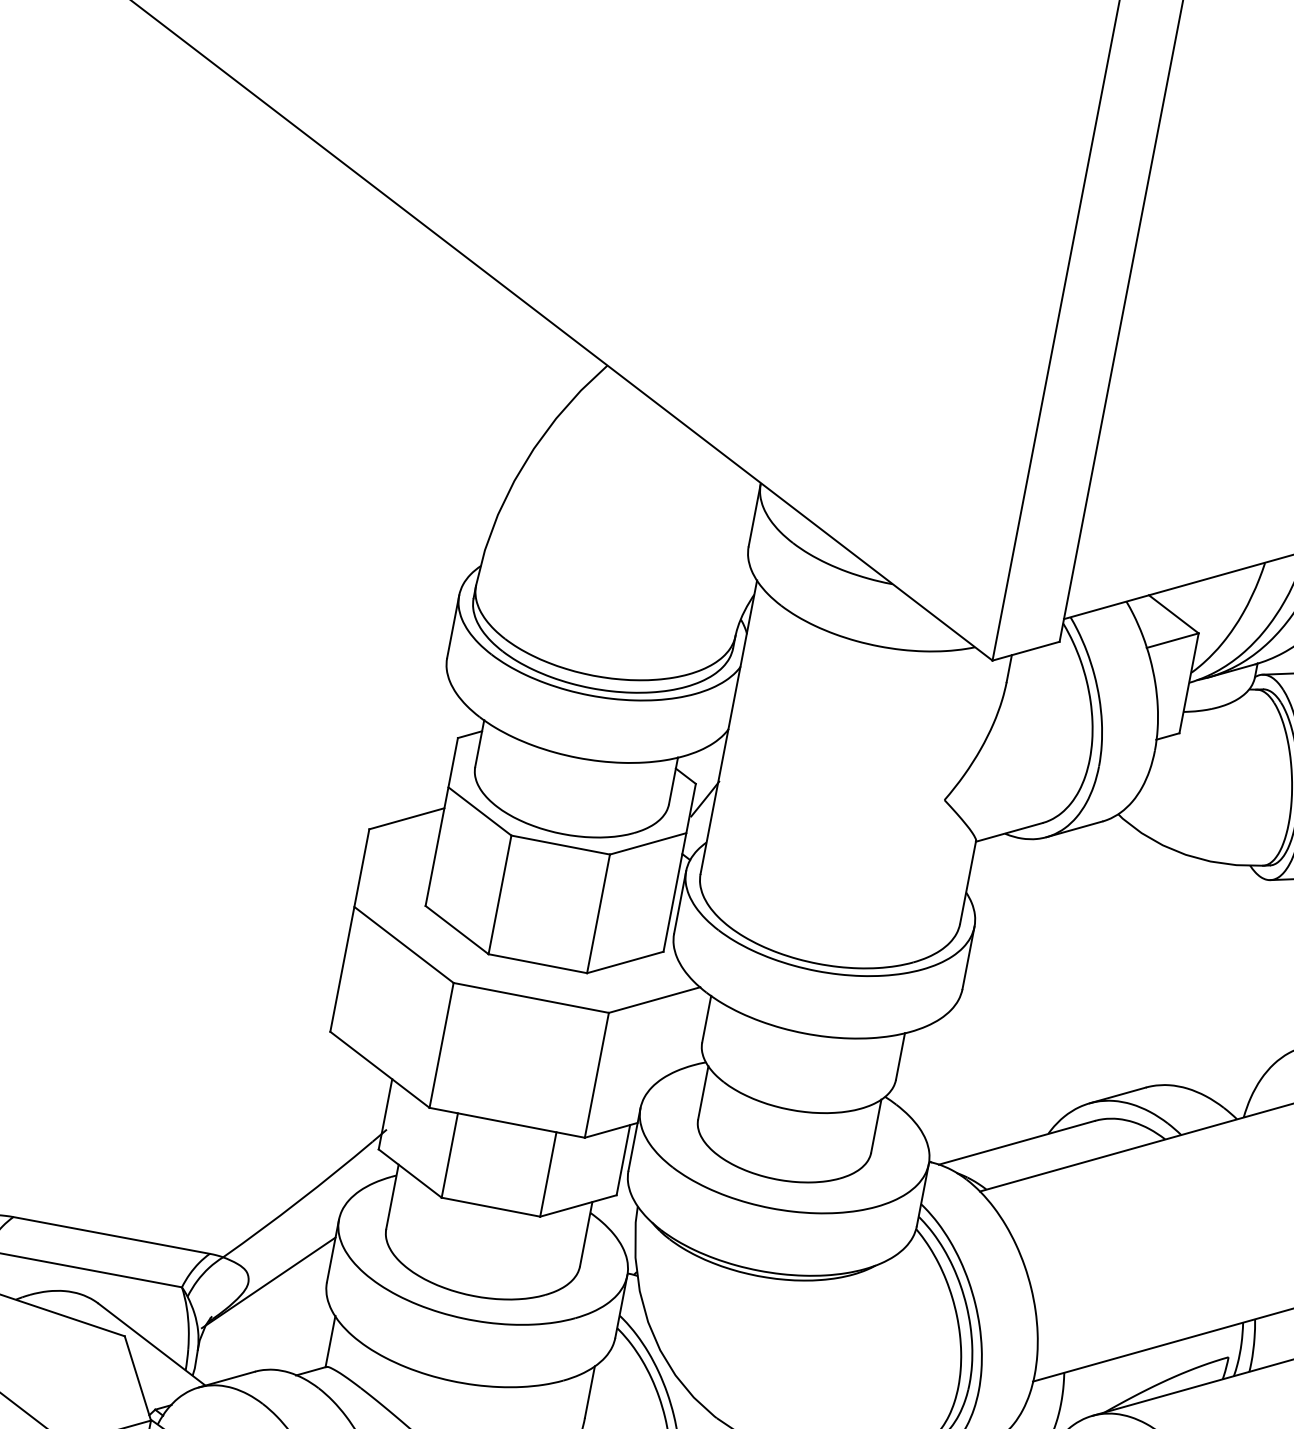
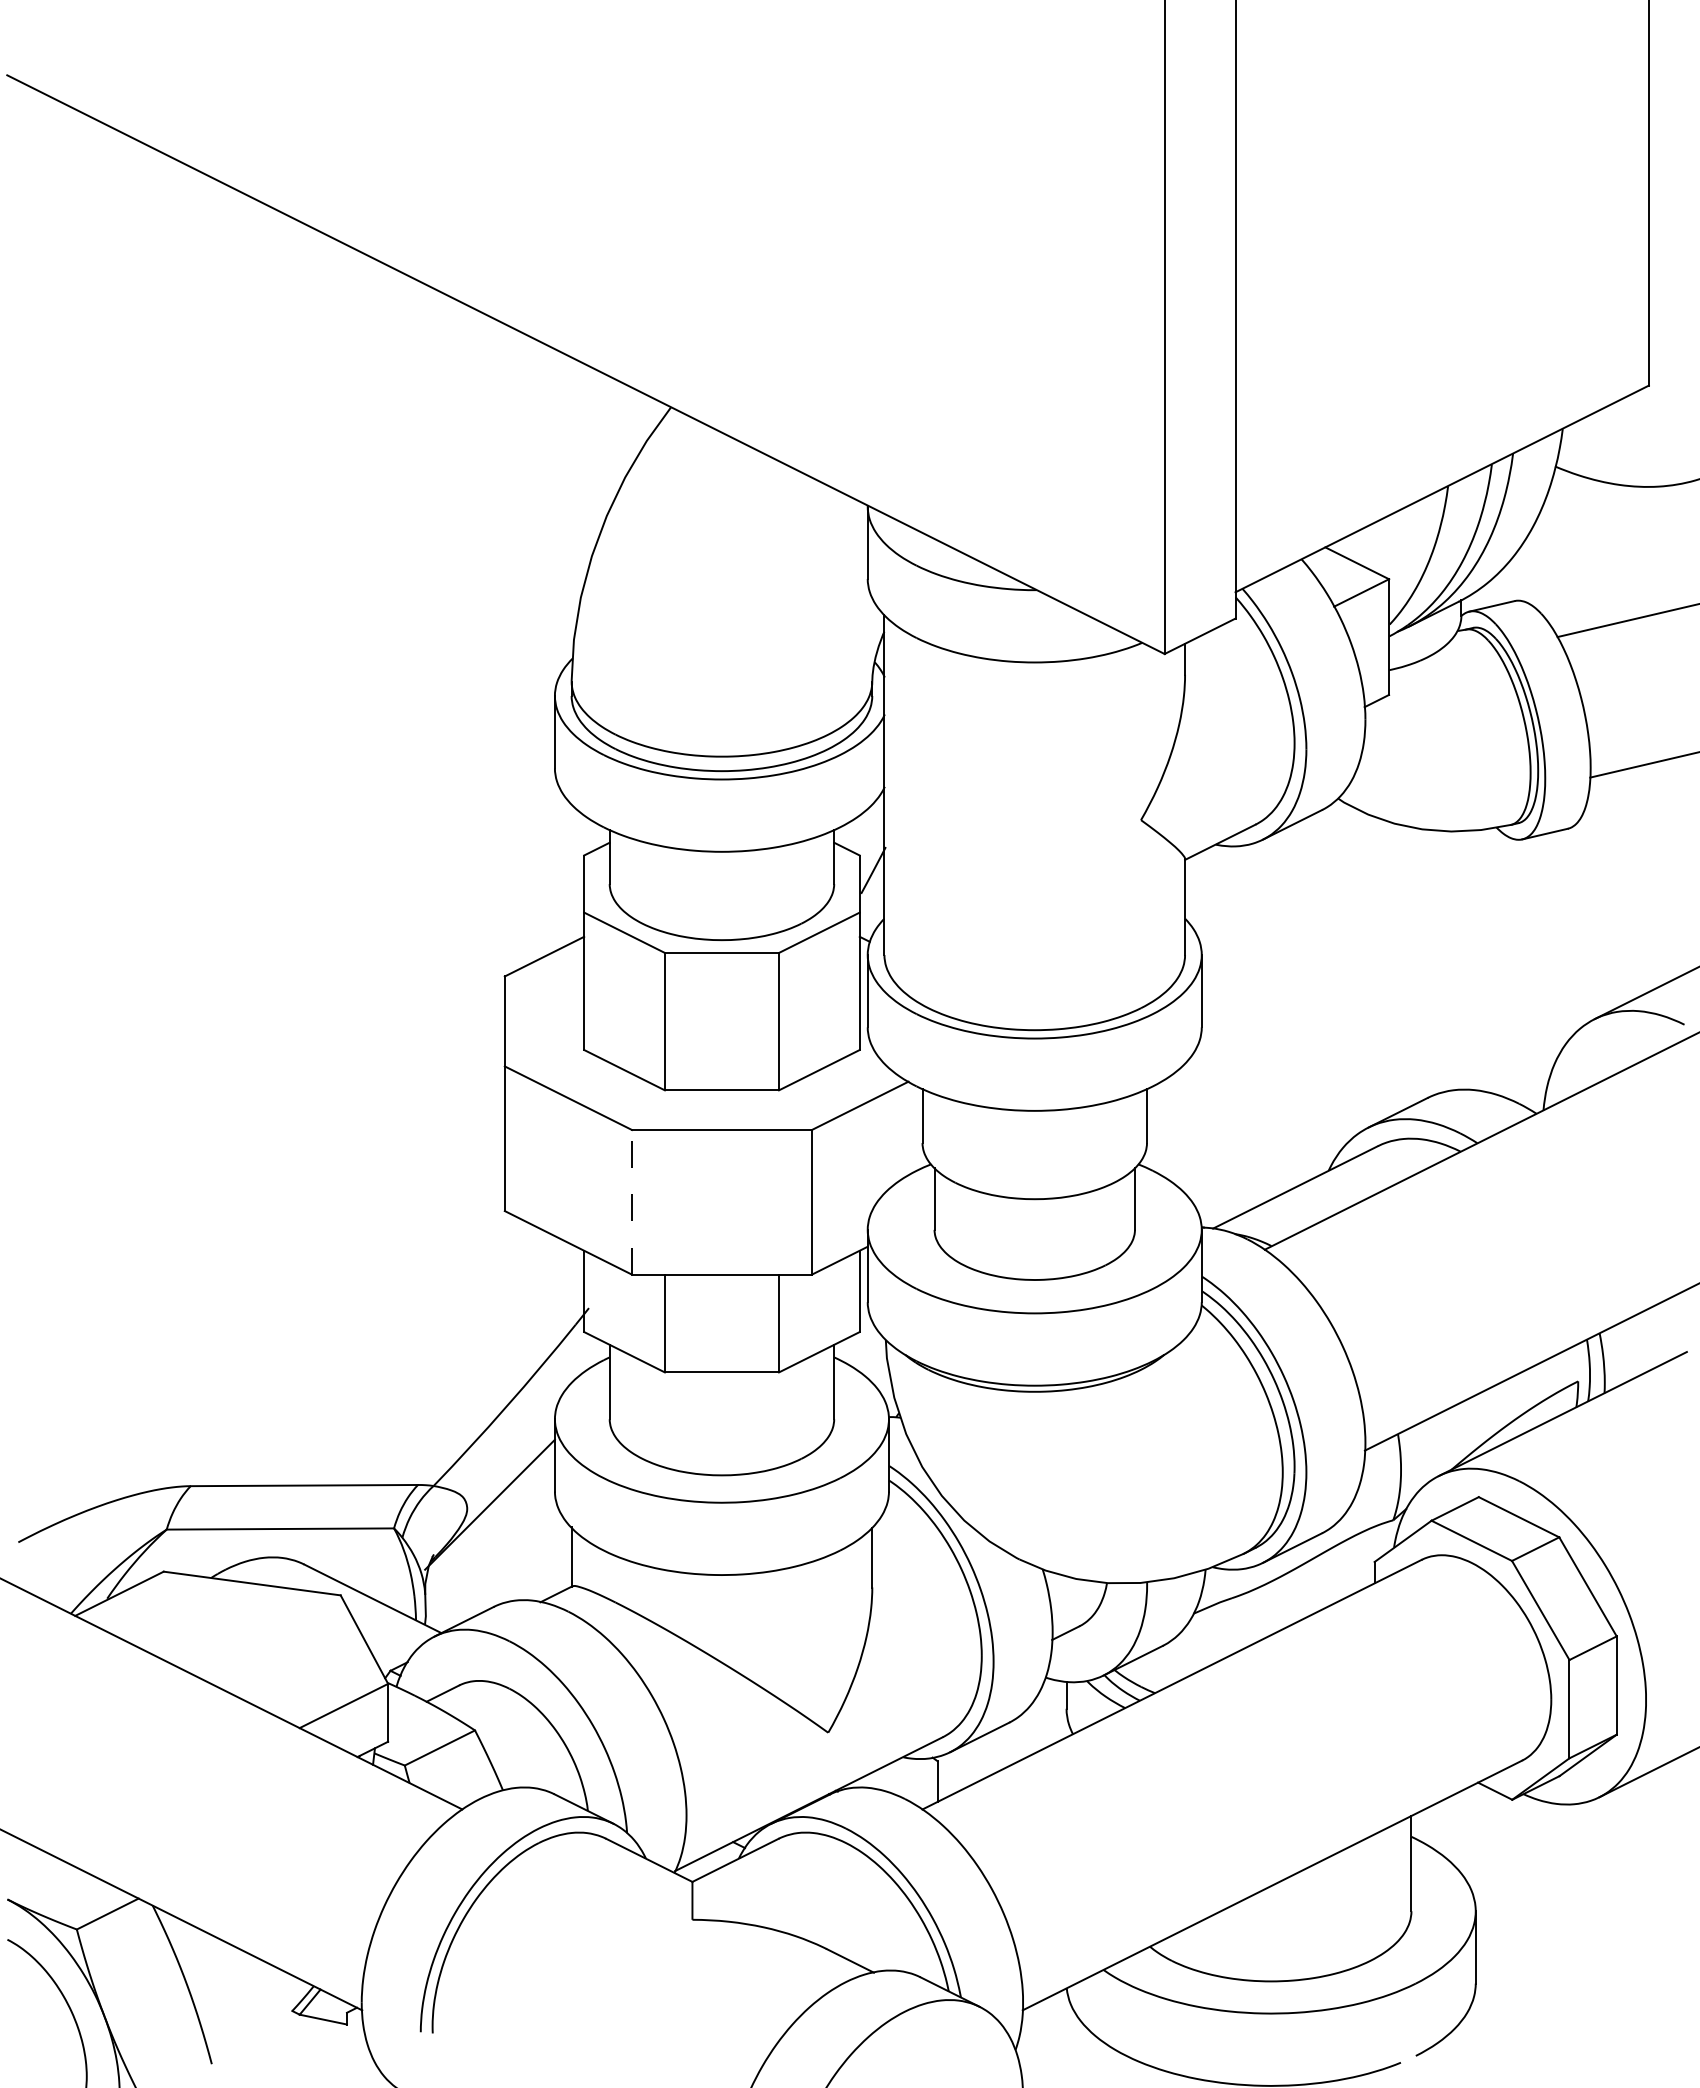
line: (442, 1044) -> (632, 1201), solid -> dashed

